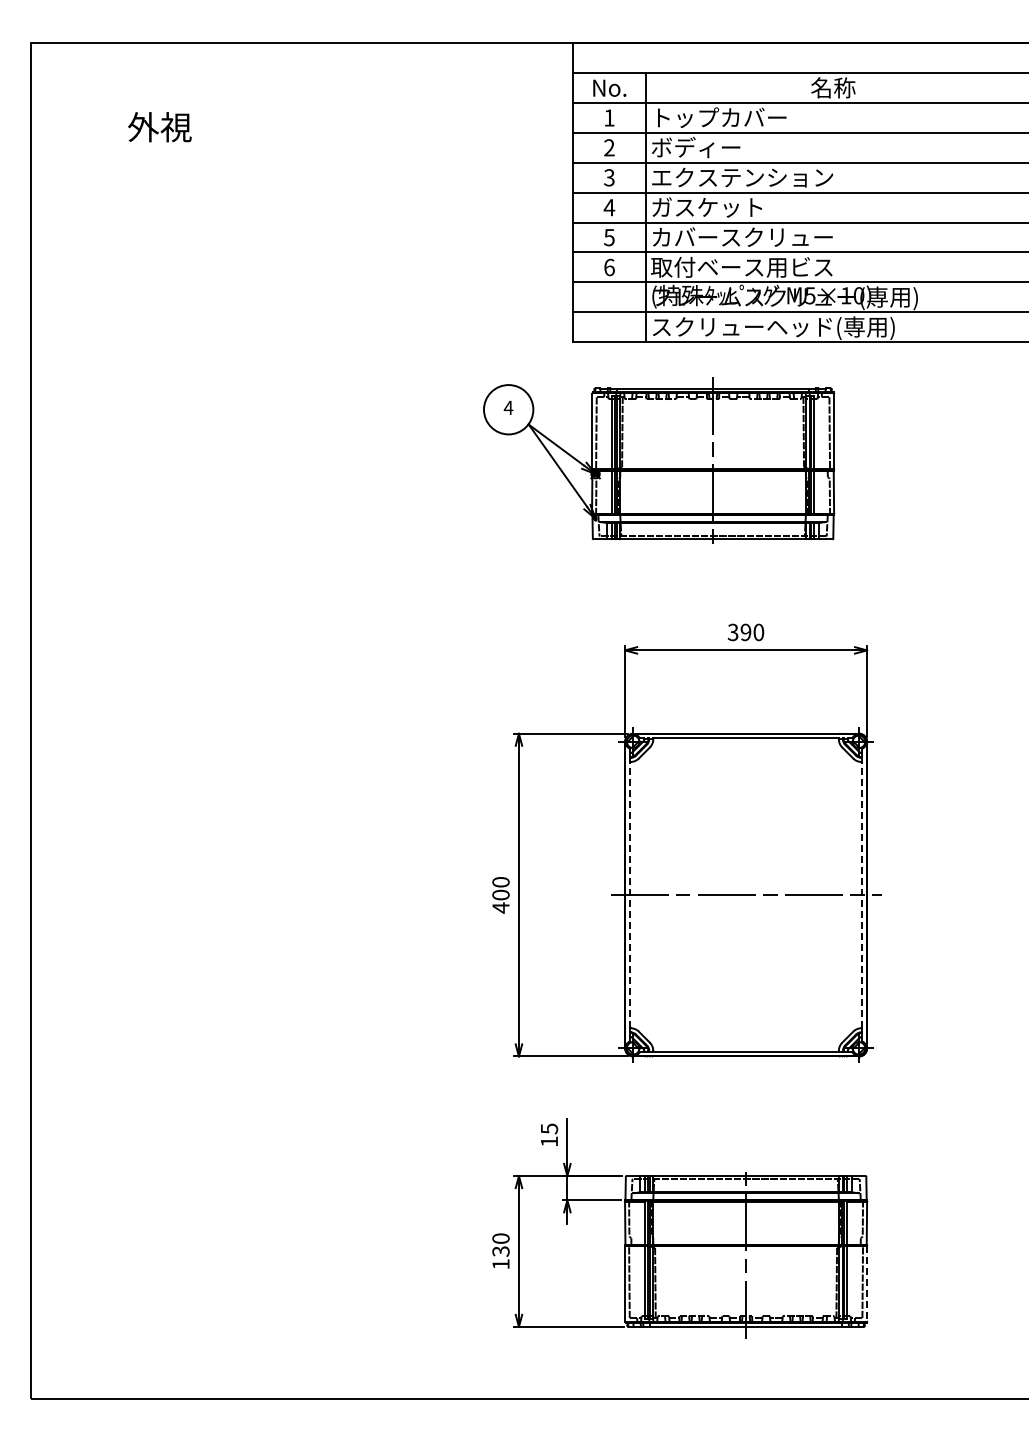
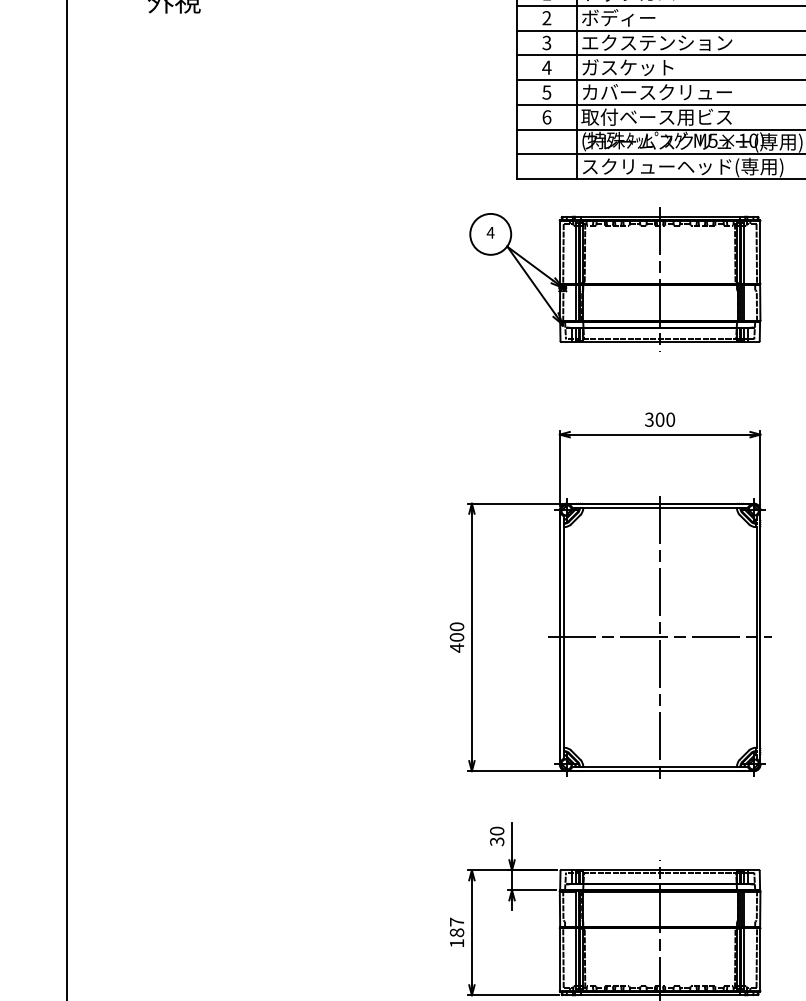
part: (659, 460) -> (615, 276), moved
text: (745, 632) -> (659, 419), 390 -> 300
line: (629, 894) -> (563, 636), dashed -> solid
line: (862, 894) -> (756, 636), dashed -> solid
line: (746, 895) -> (660, 637), added
text: (549, 1135) -> (497, 836), 15 -> 30
text: (500, 1244) -> (456, 926), 130 -> 187
line: (867, 1283) -> (760, 959), dashed -> solid

